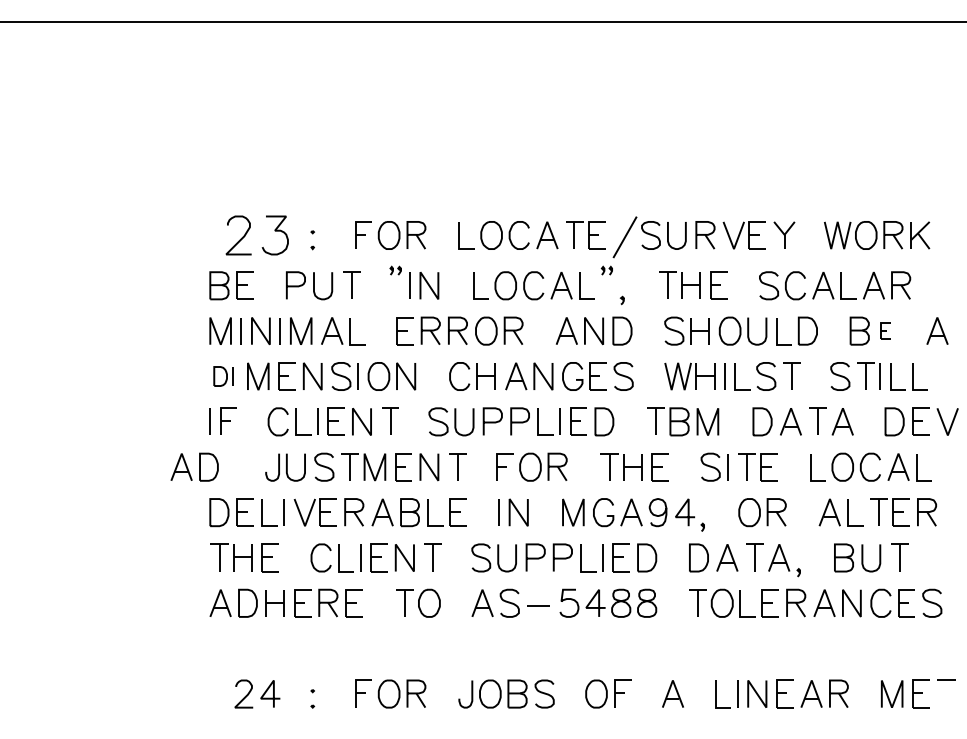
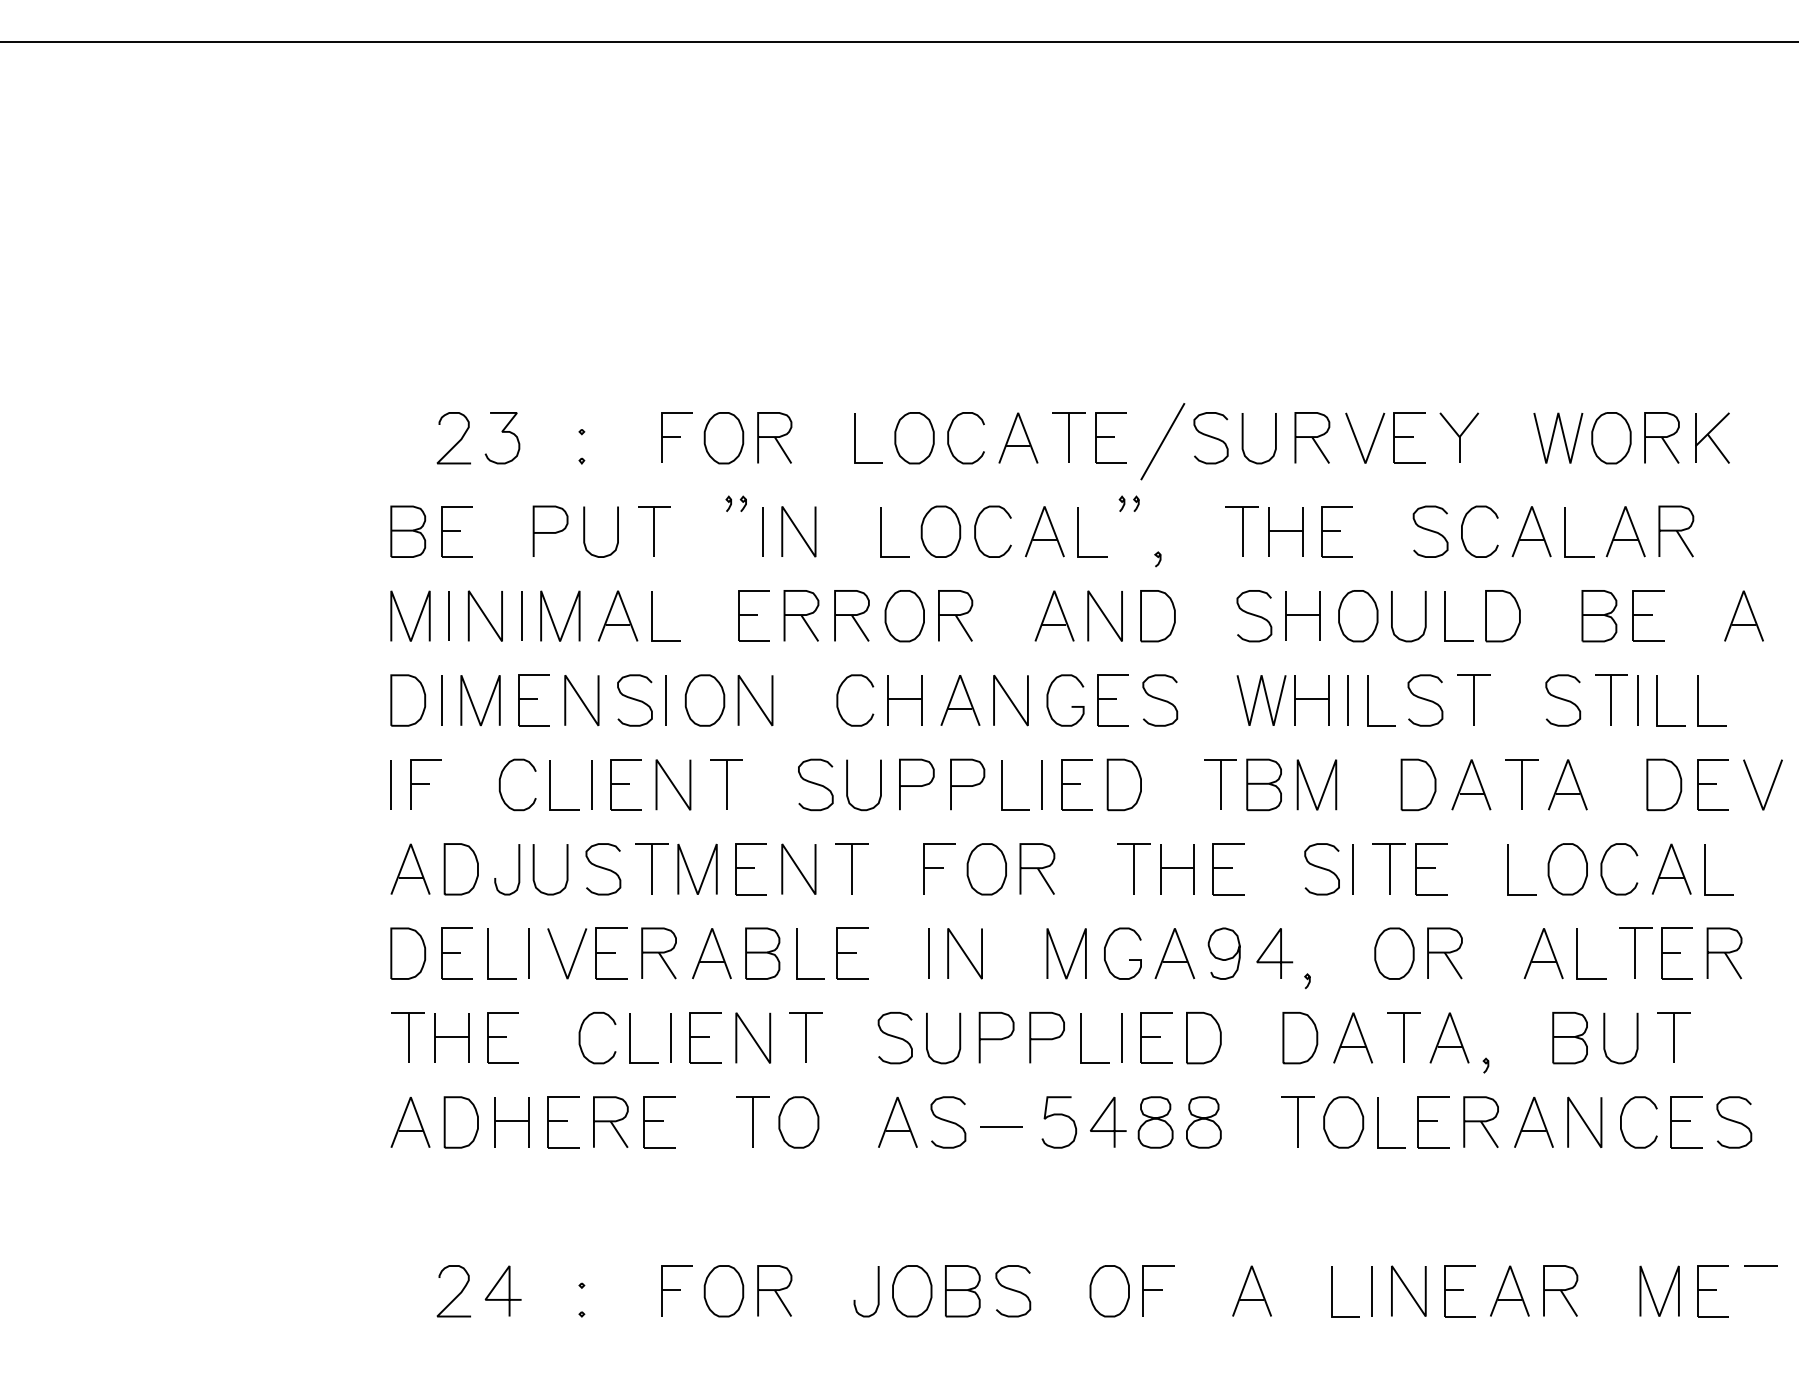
part: (256, 235) -> (477, 438), size x0.71
part: (885, 331) -> (1647, 616), size x1.67
part: (223, 376) -> (415, 700), size x1.43
part: (194, 466) -> (434, 867), moved

